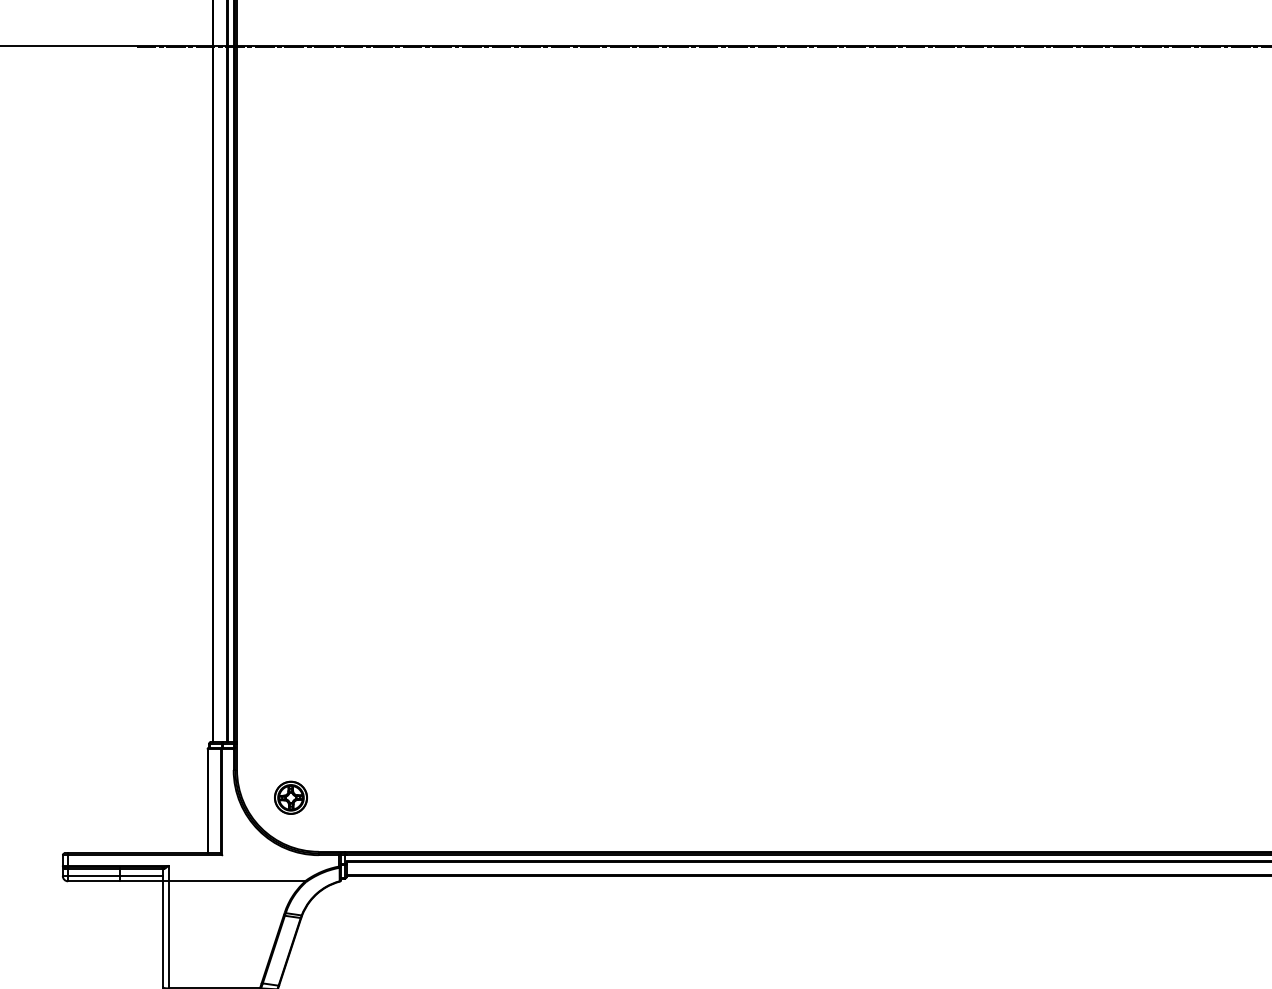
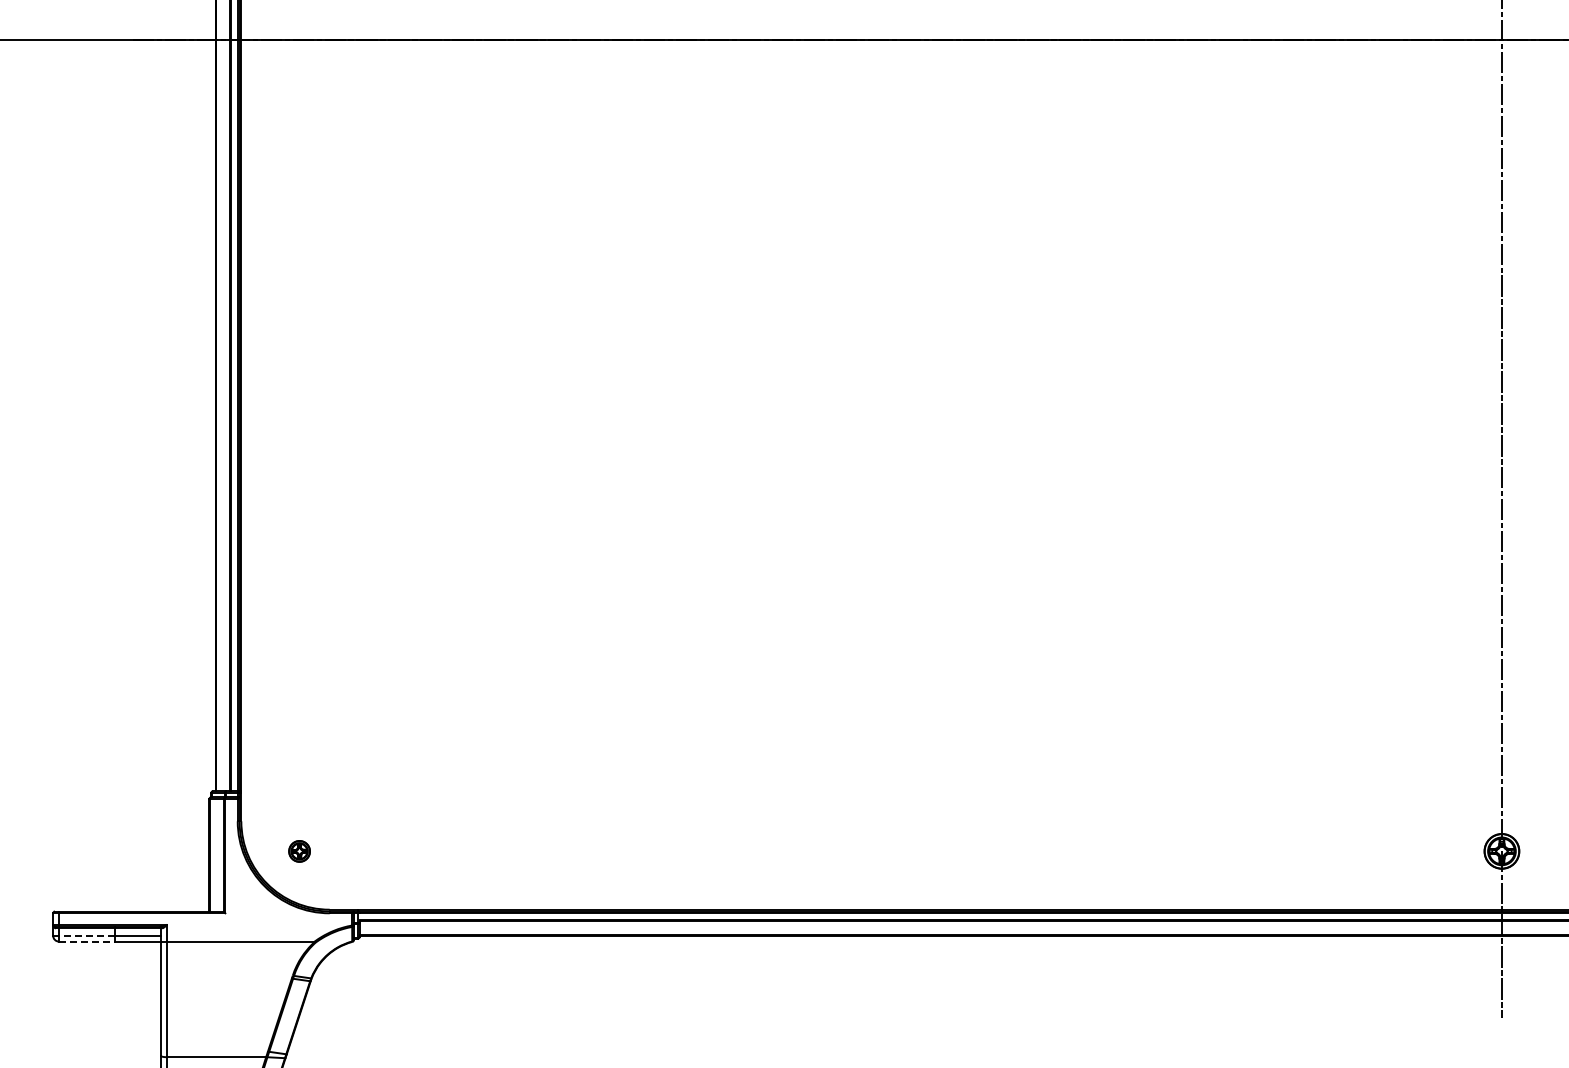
part: (290, 797) -> (299, 851), size x0.6
line: (93, 875) -> (86, 935), solid -> dashed
line: (93, 881) -> (86, 941), solid -> dashed

